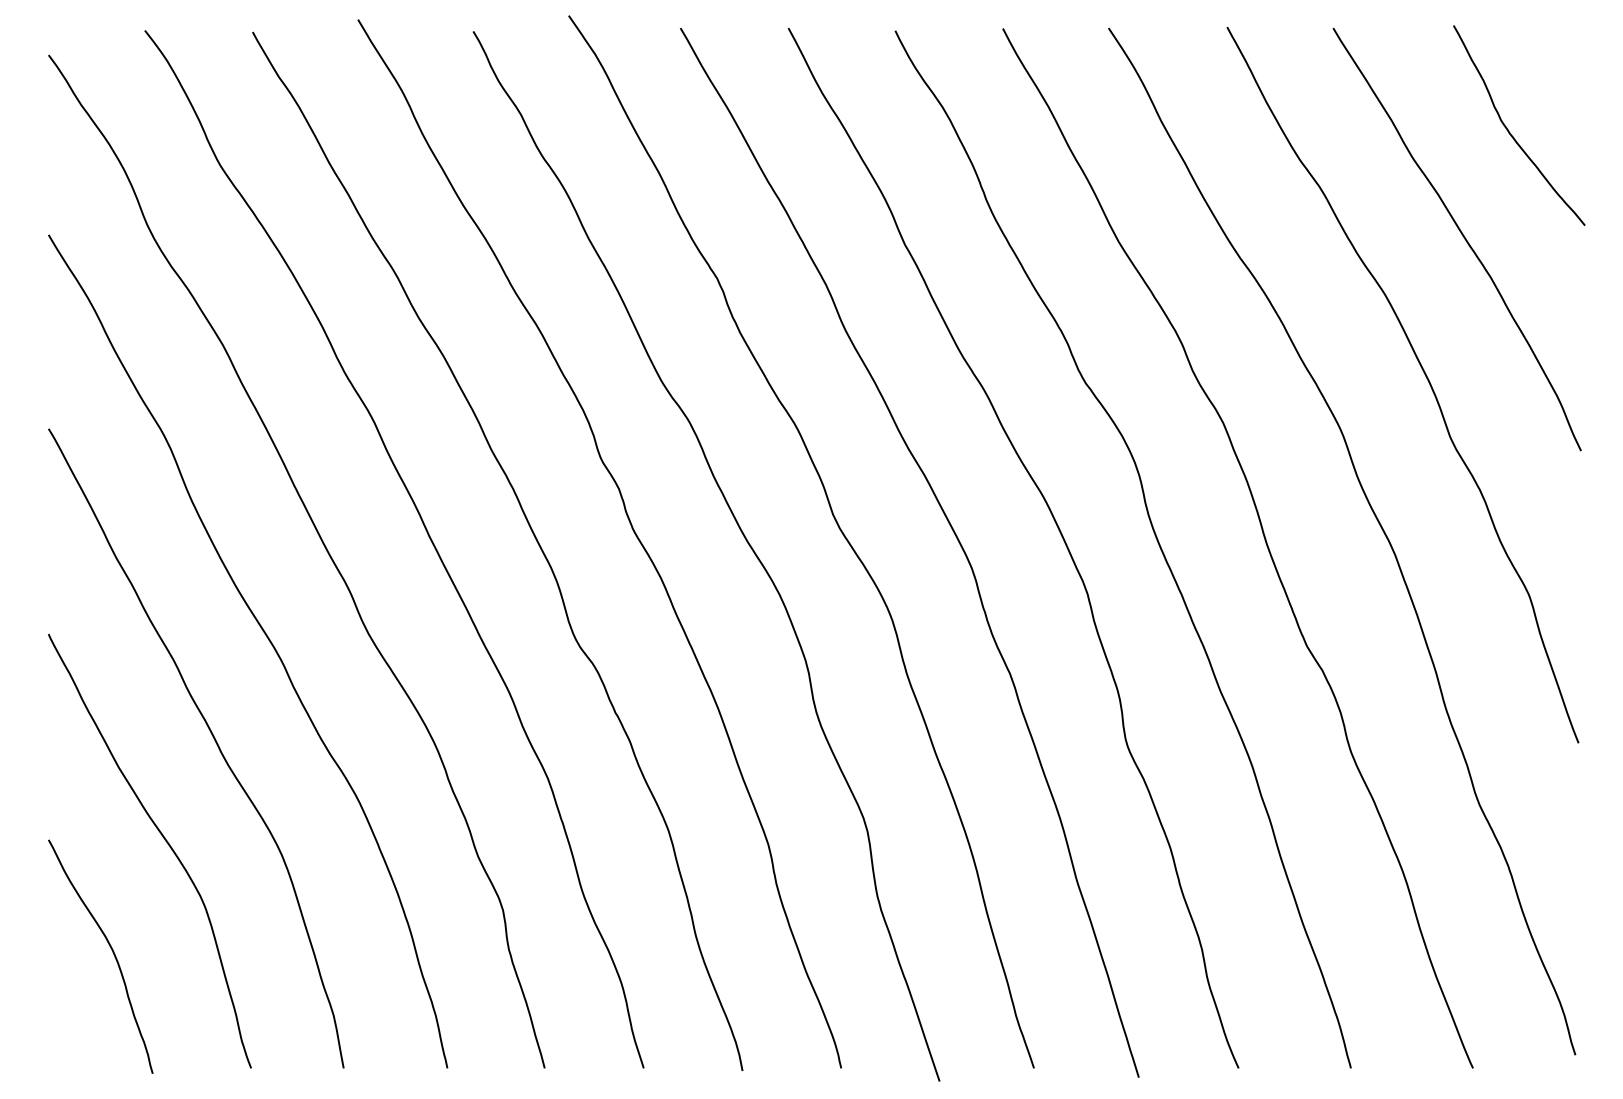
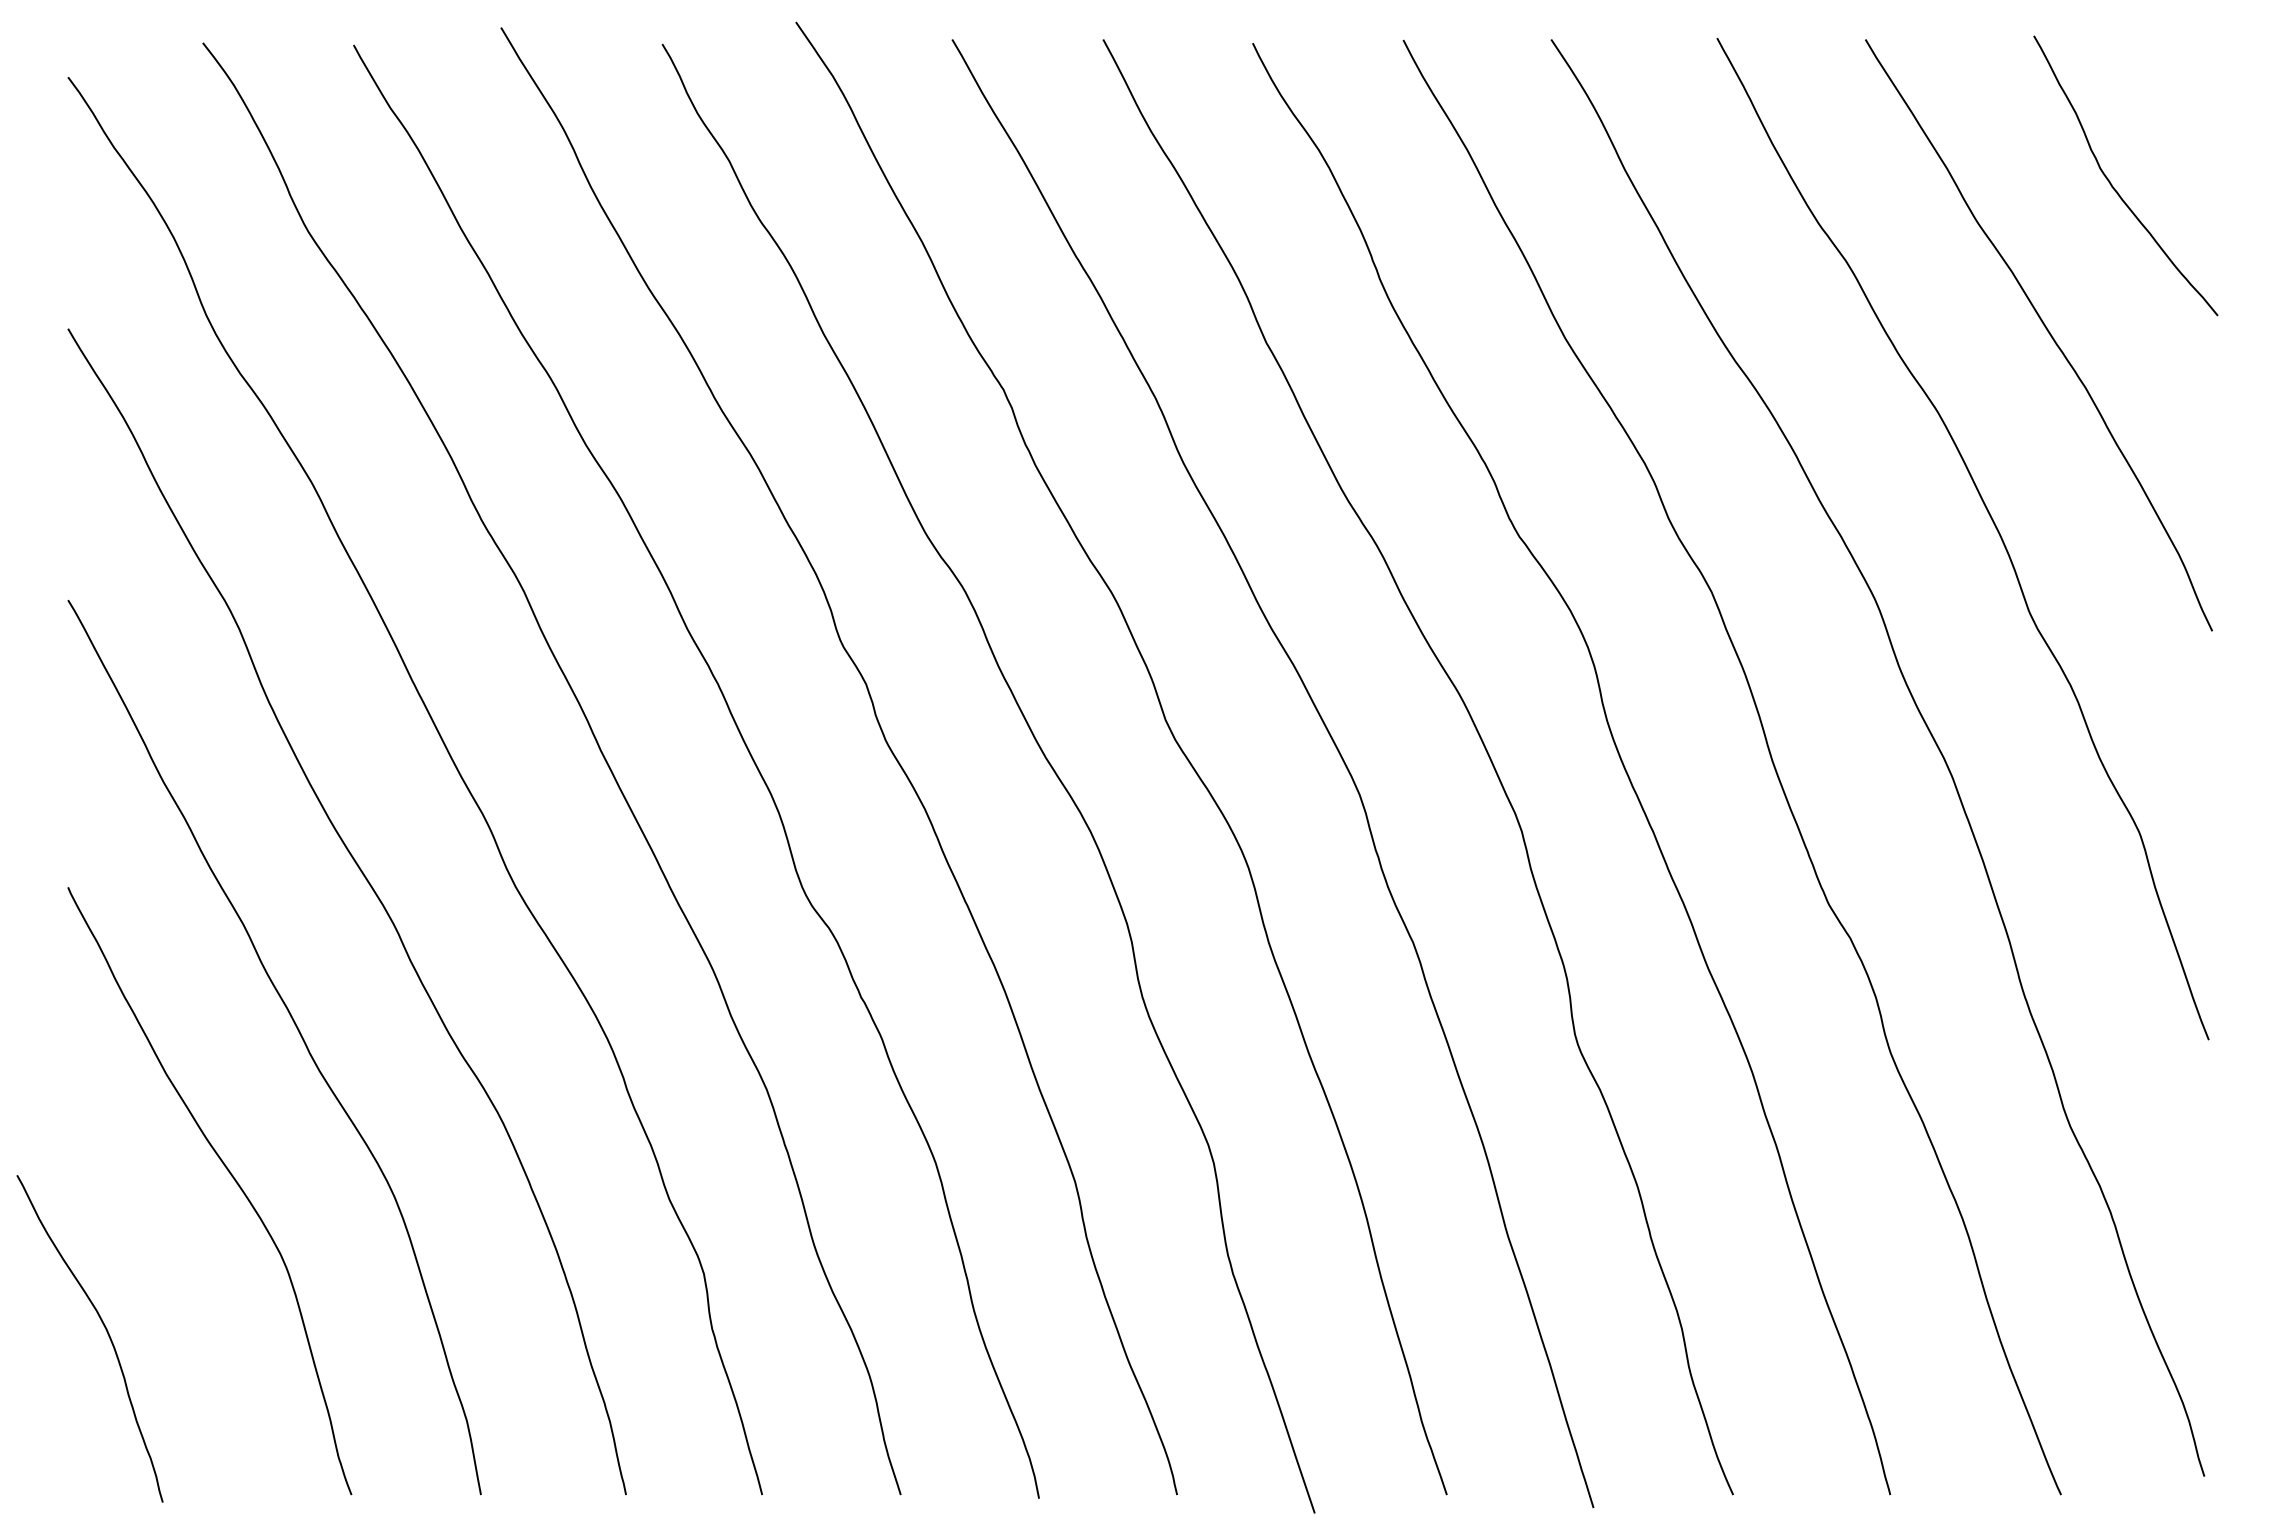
curve: (112, 952) -> (106, 1332), moved

